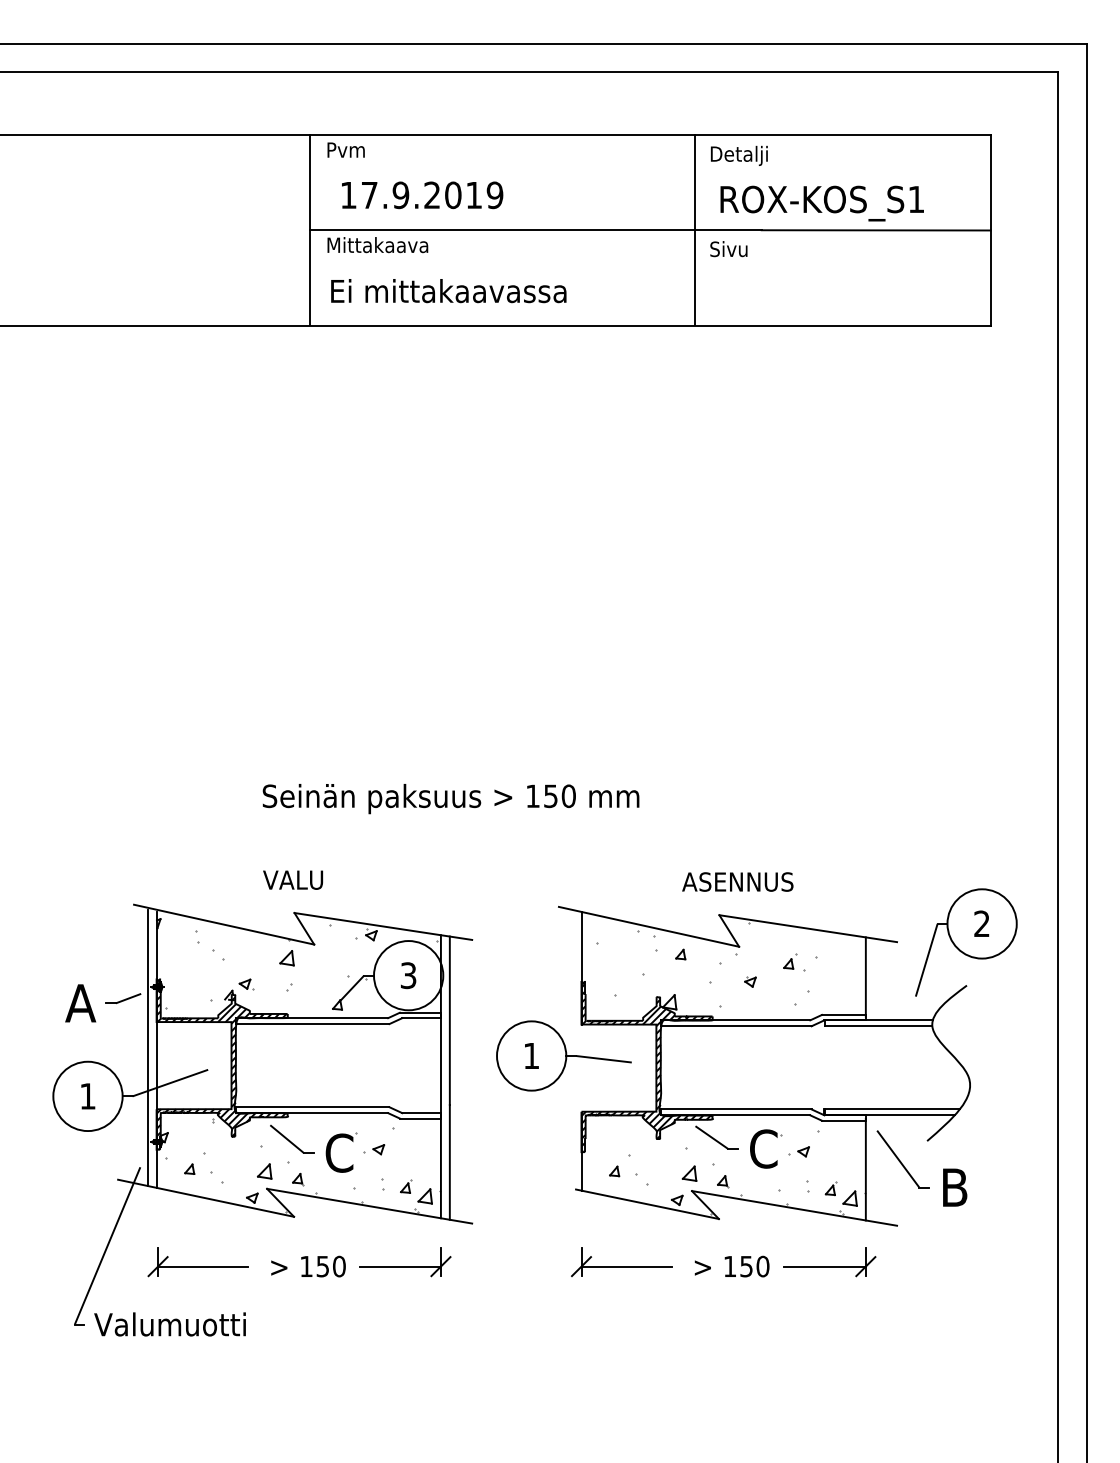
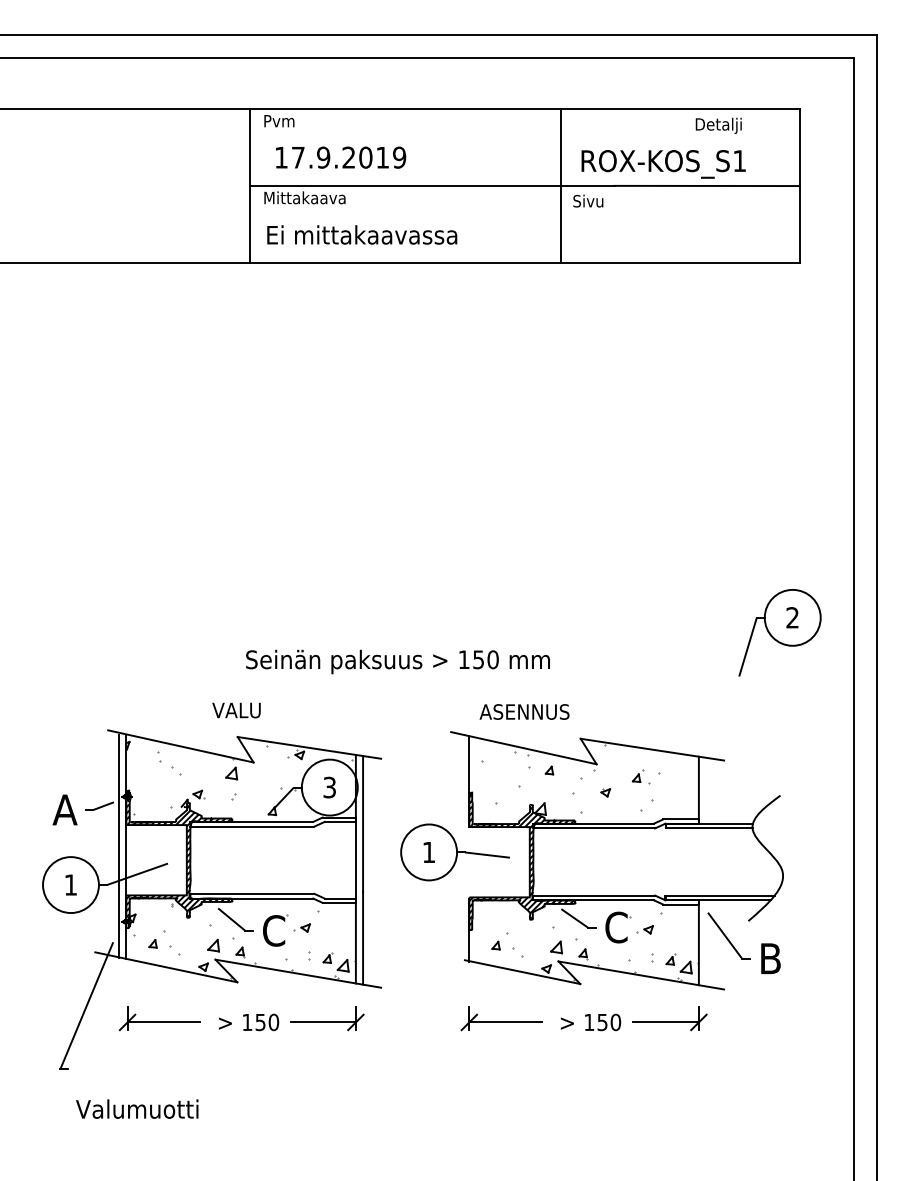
text: (739, 155) -> (718, 125), moved
text: (450, 798) -> (397, 661), moved
text: (737, 881) -> (524, 711), moved
part: (965, 942) -> (779, 632), moved
text: (170, 1323) -> (137, 1108), moved

